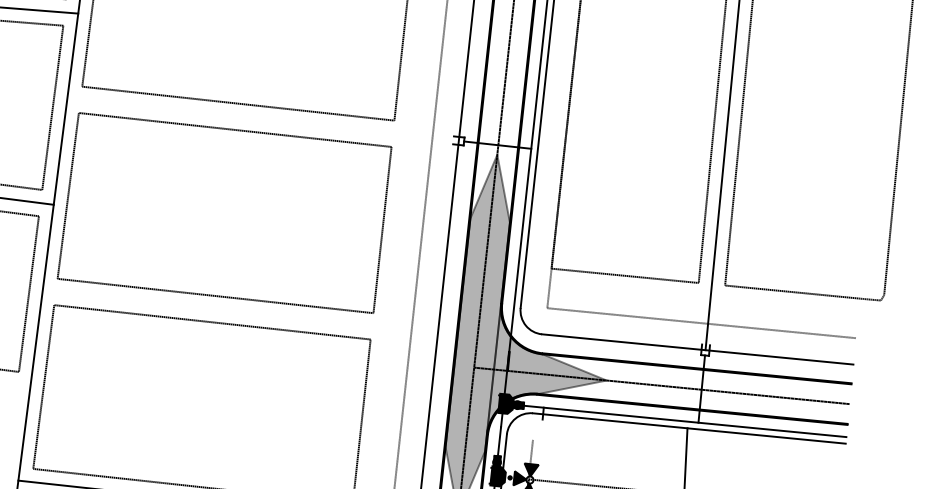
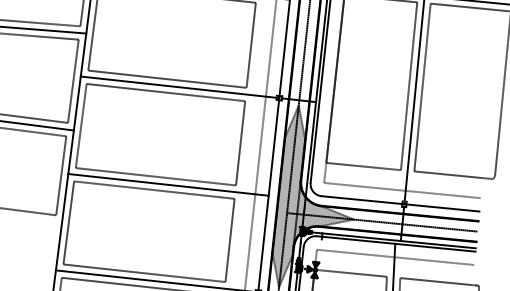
line: (262, 119) -> (179, 87), added
line: (240, 311) -> (168, 184), added
line: (687, 455) -> (395, 257), added

